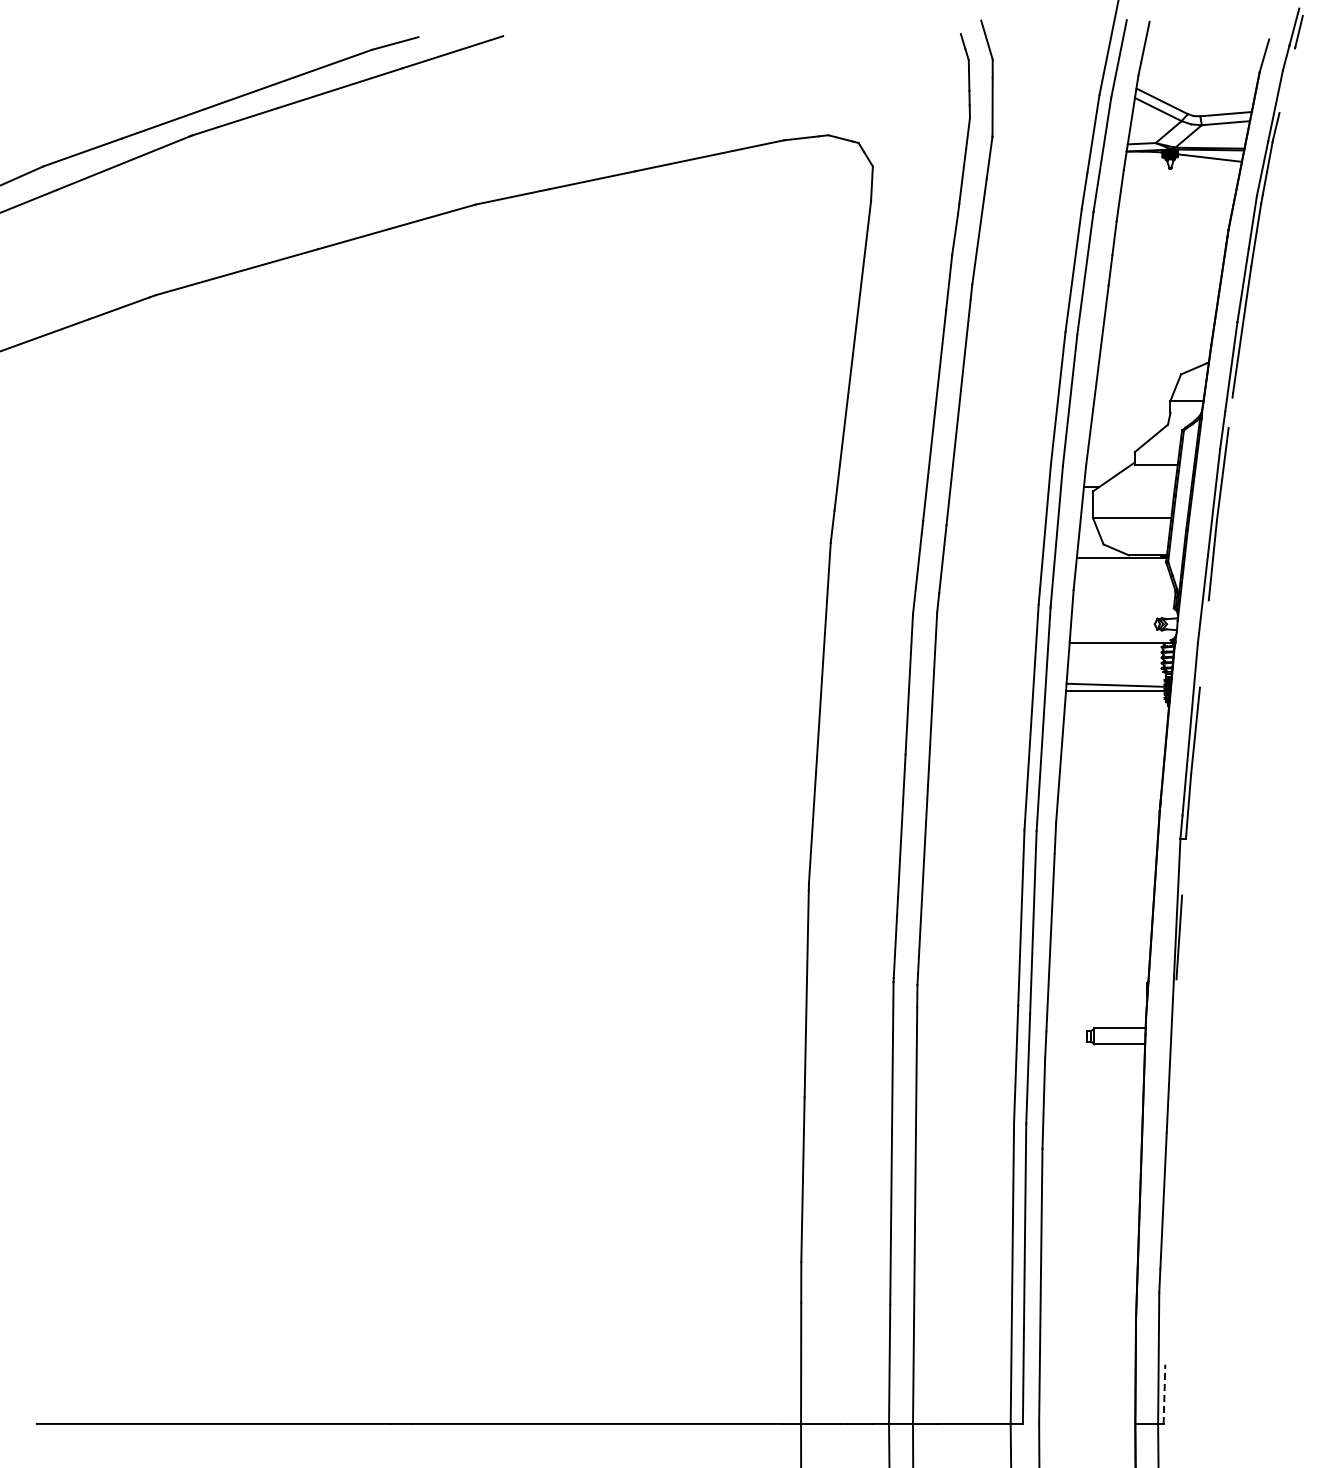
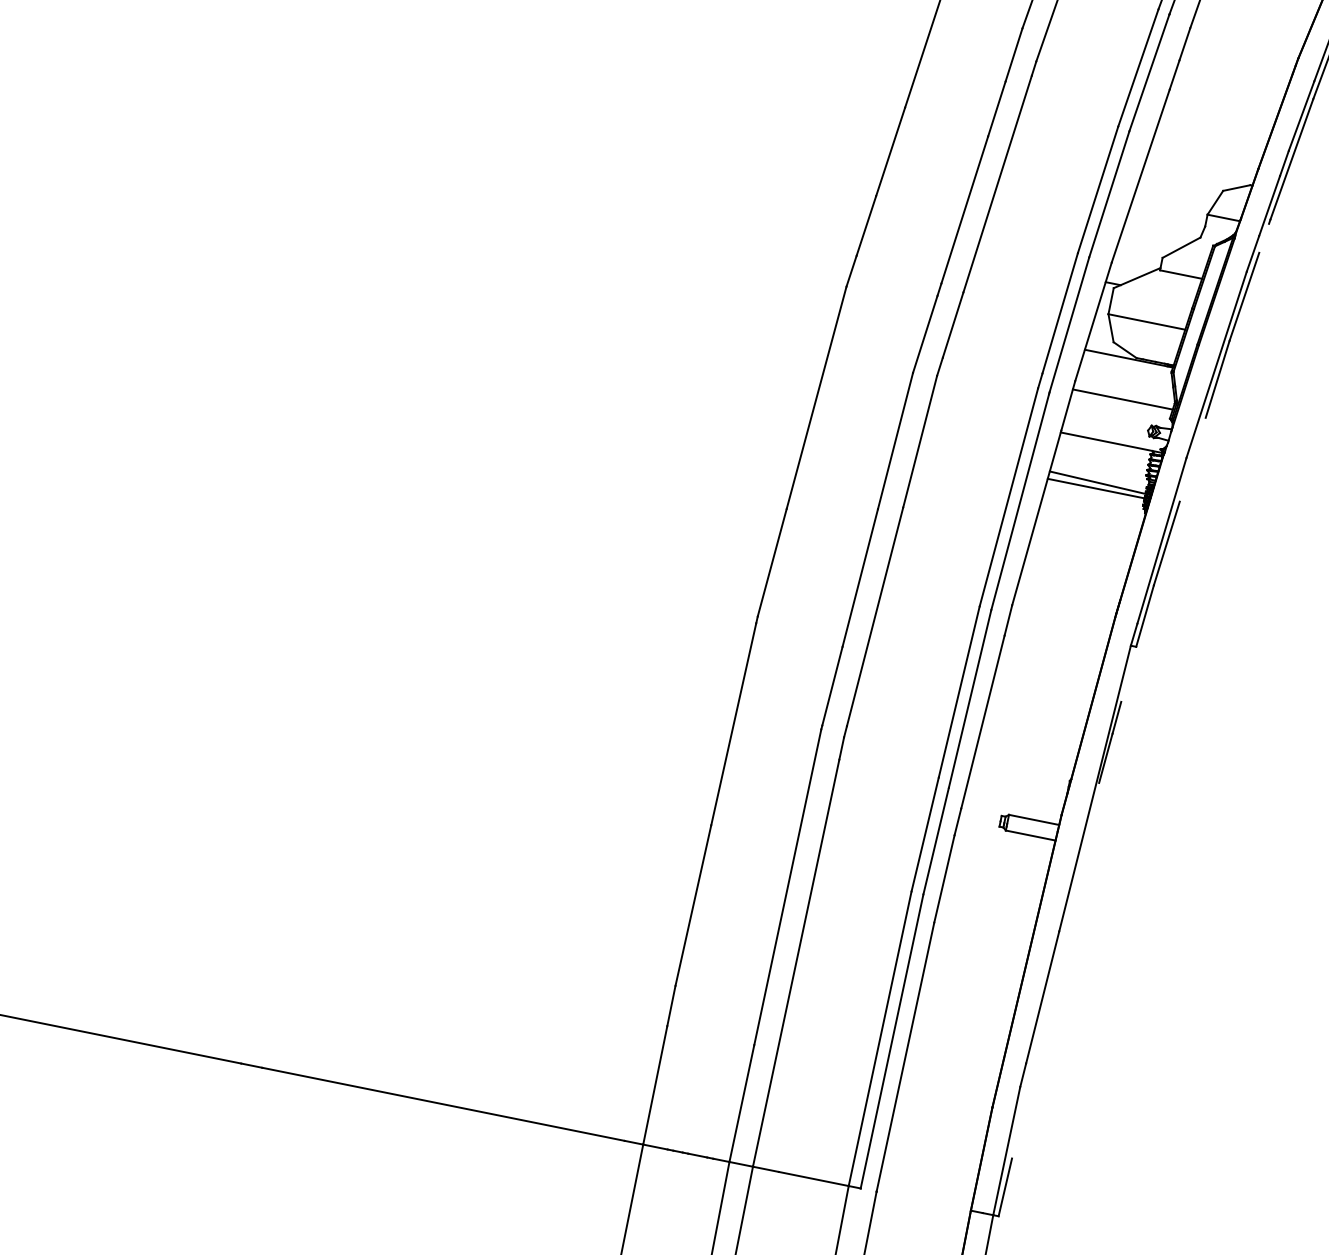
line: (1123, 598) -> (1122, 399), added
line: (1164, 1394) -> (1005, 1187), dashed -> solid

